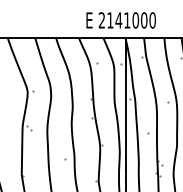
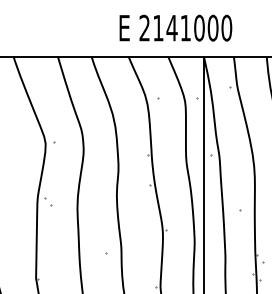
text: (120, 20) -> (174, 28), moved

